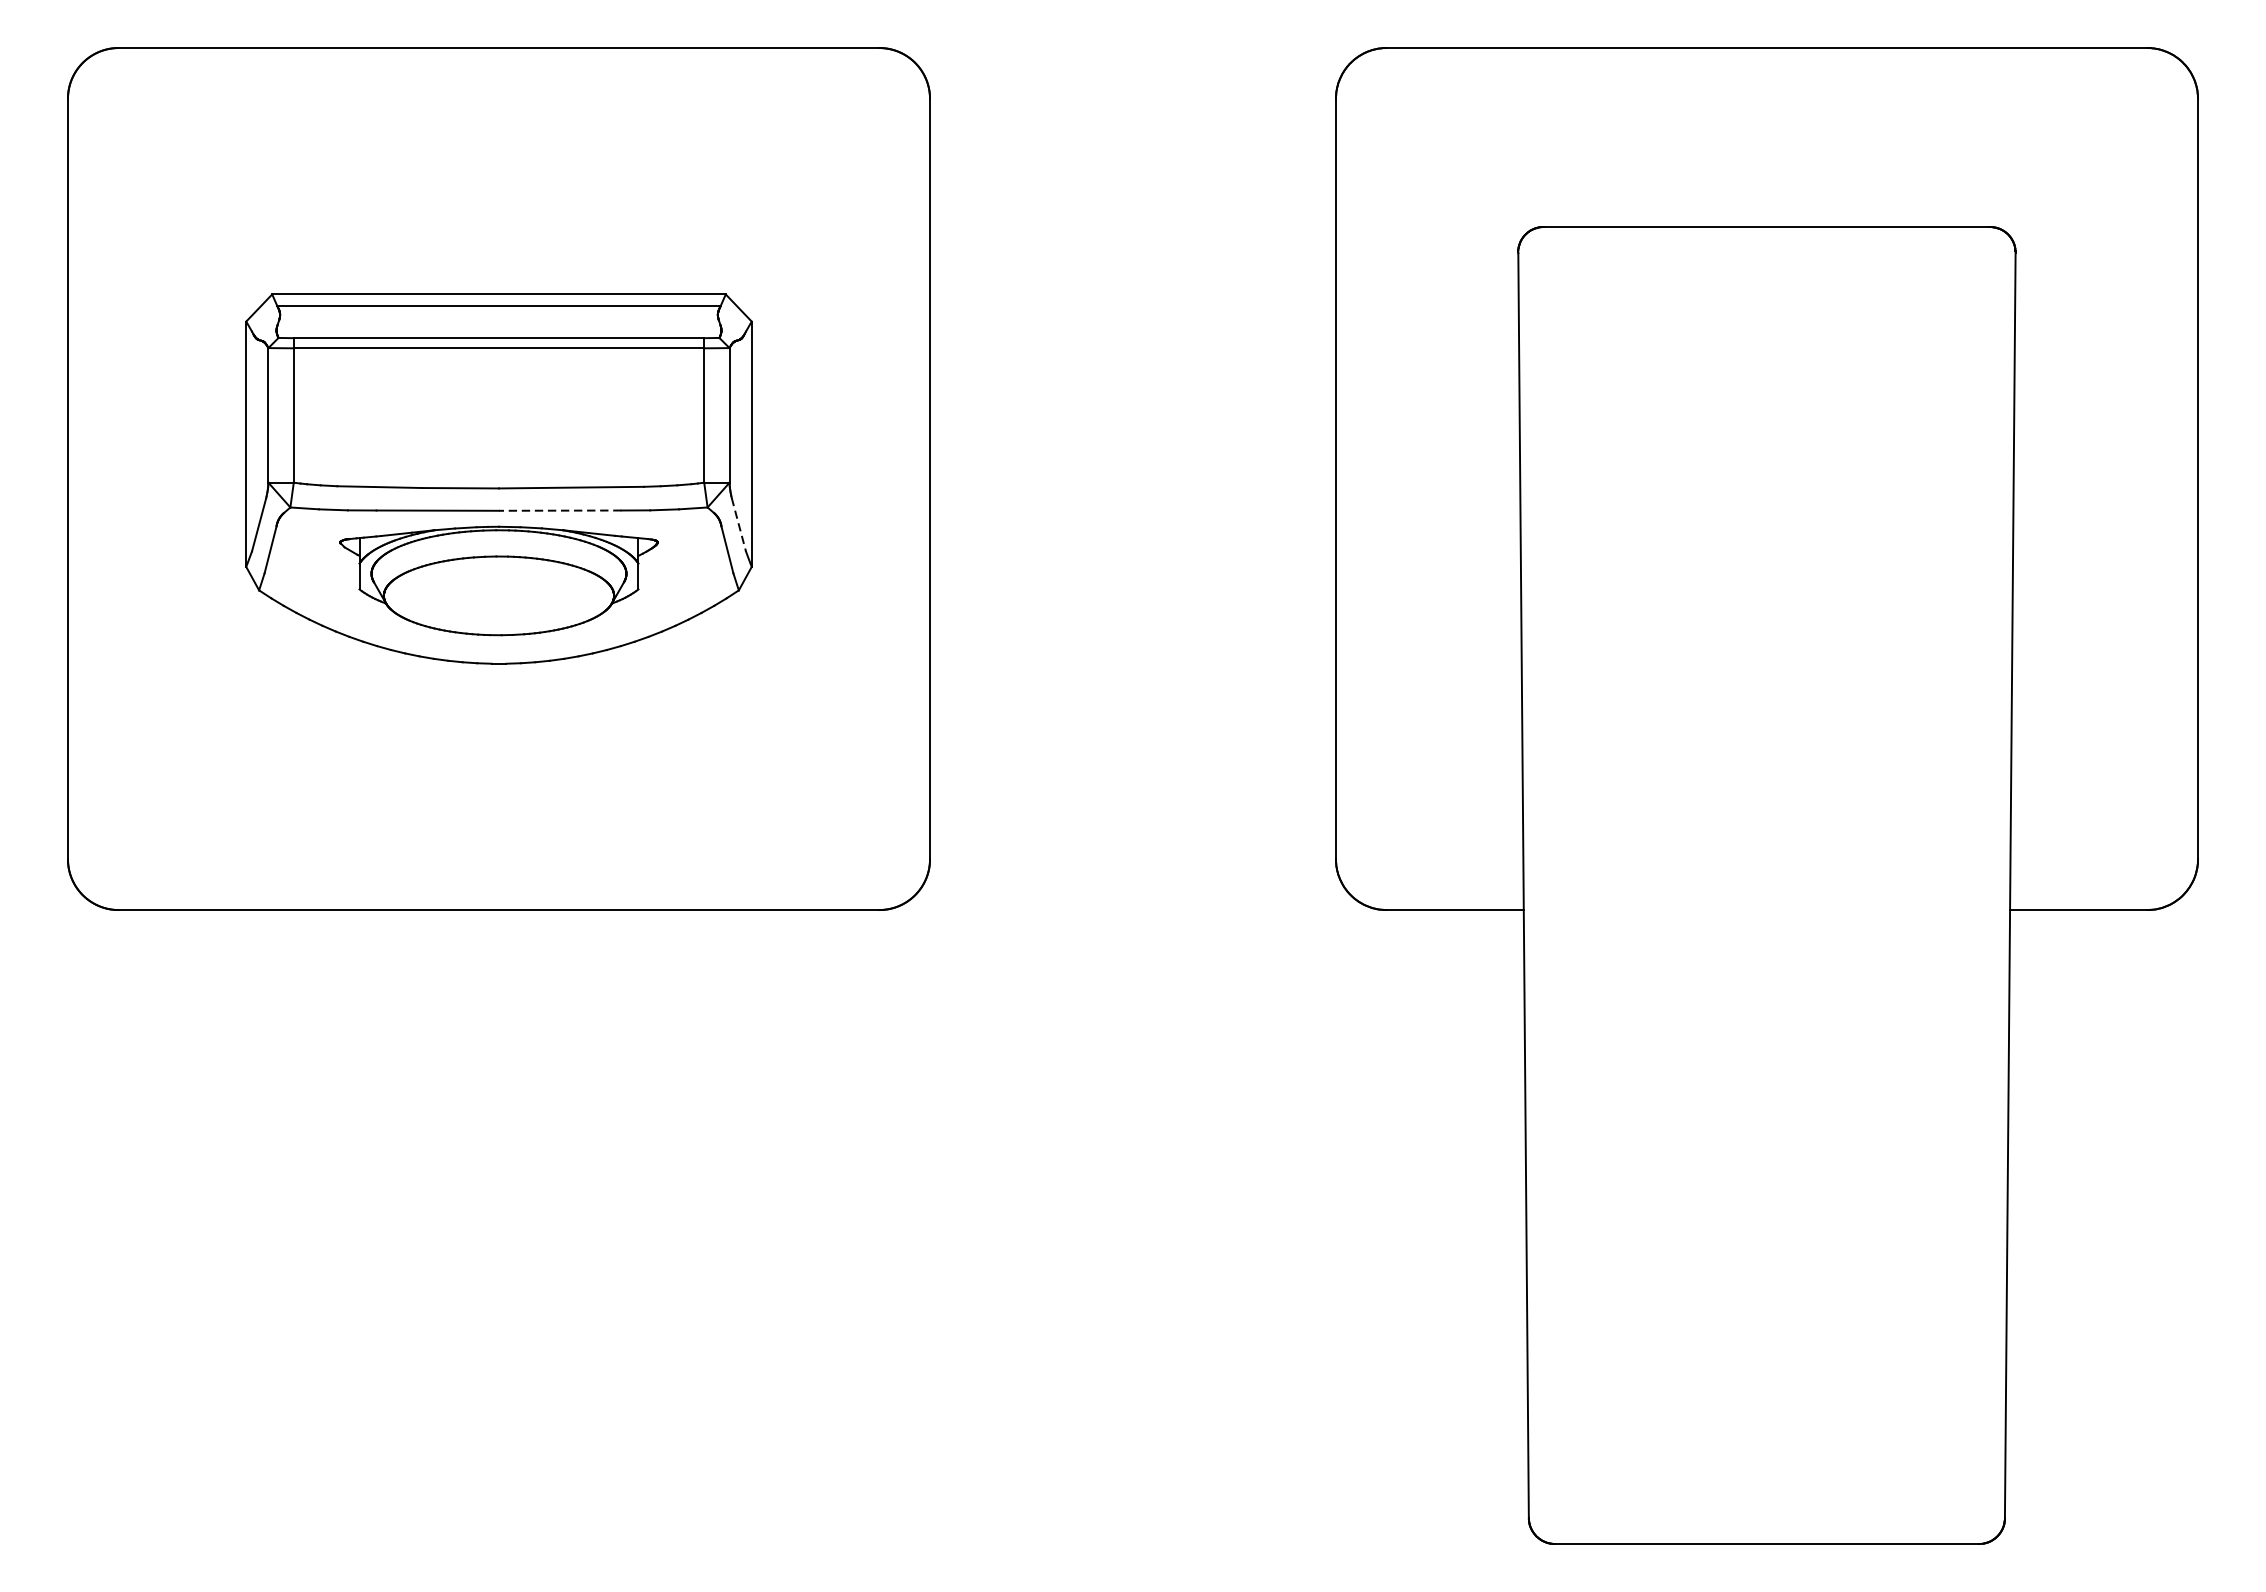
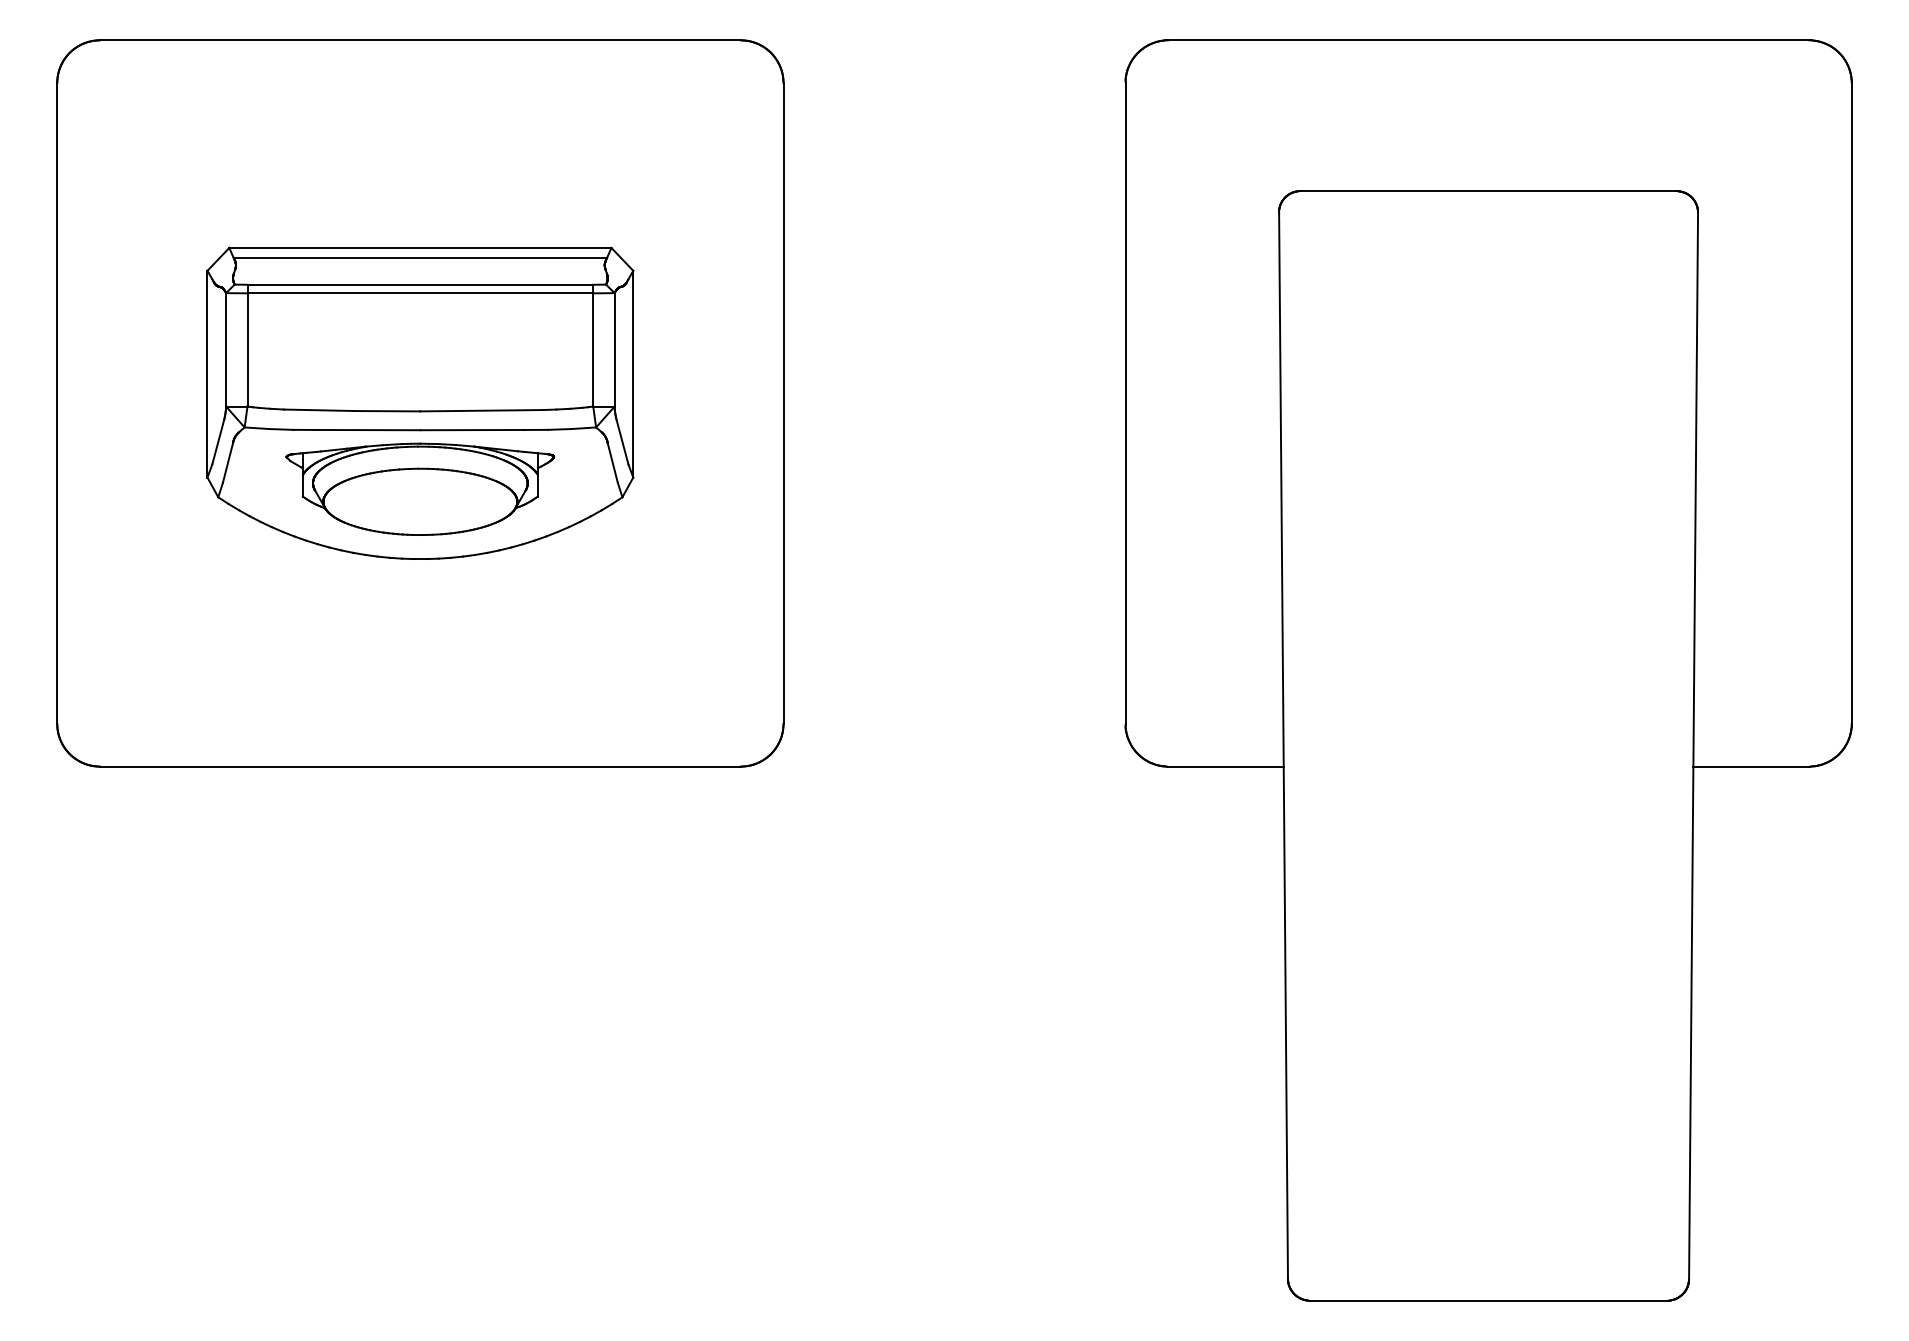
line: (559, 511) -> (471, 430), dashed -> solid
line: (738, 525) -> (622, 442), dashed -> solid

